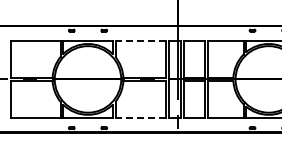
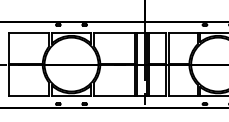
line: (140, 40) -> (114, 33), dashed -> solid
line: (140, 117) -> (114, 95), dashed -> solid

